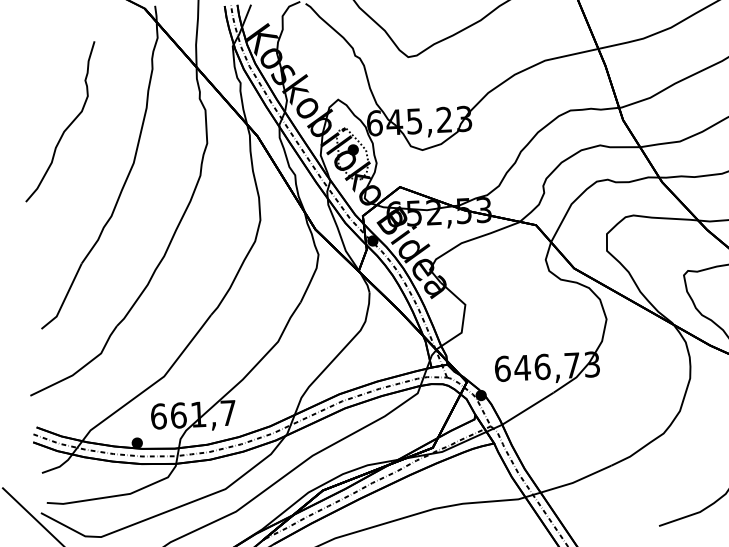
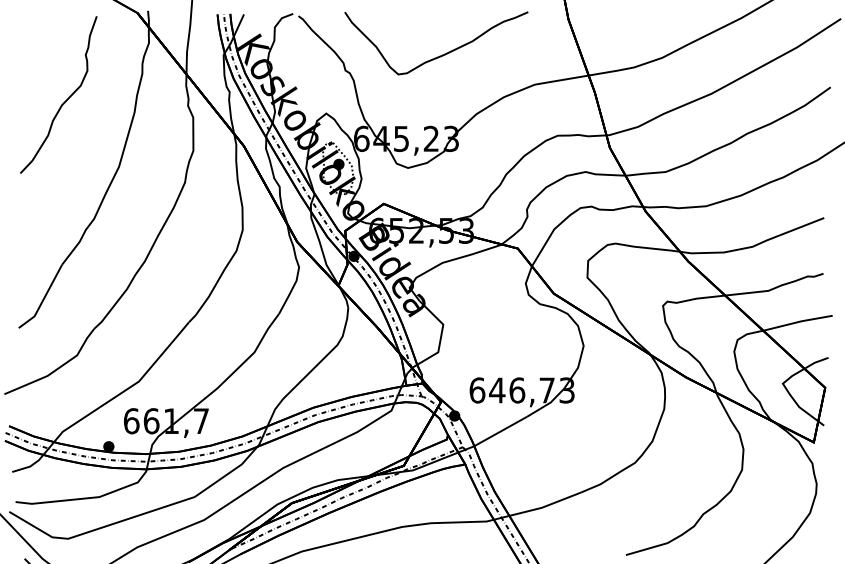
curve: (67, 126) -> (65, 100), moved

